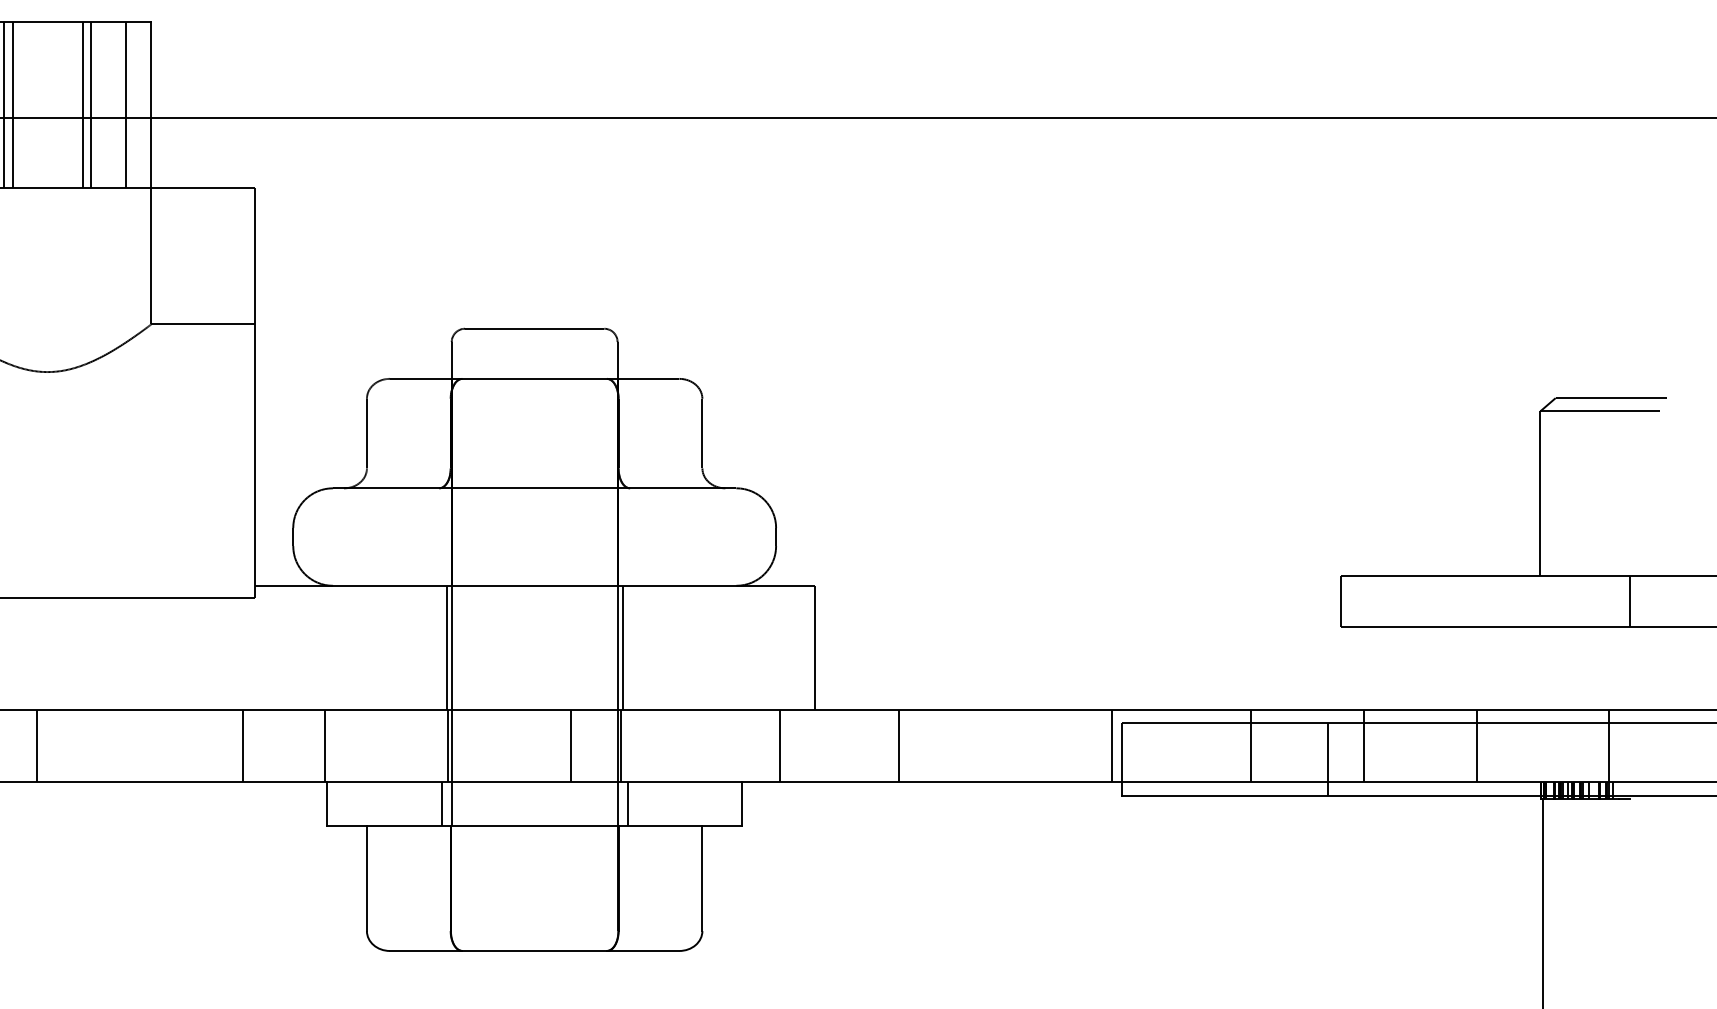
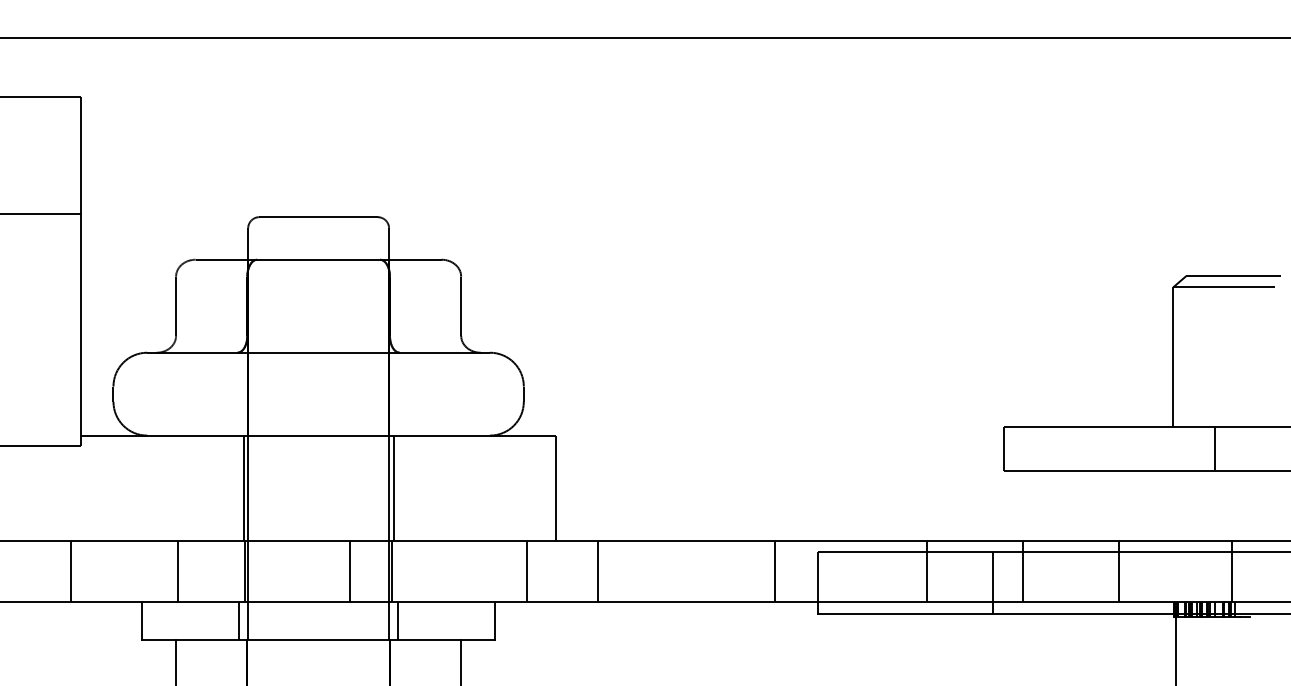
line: (1630, 600) -> (1215, 448), moved
line: (324, 745) -> (177, 571), moved
line: (899, 745) -> (598, 571), moved
line: (1111, 745) -> (774, 571), moved

